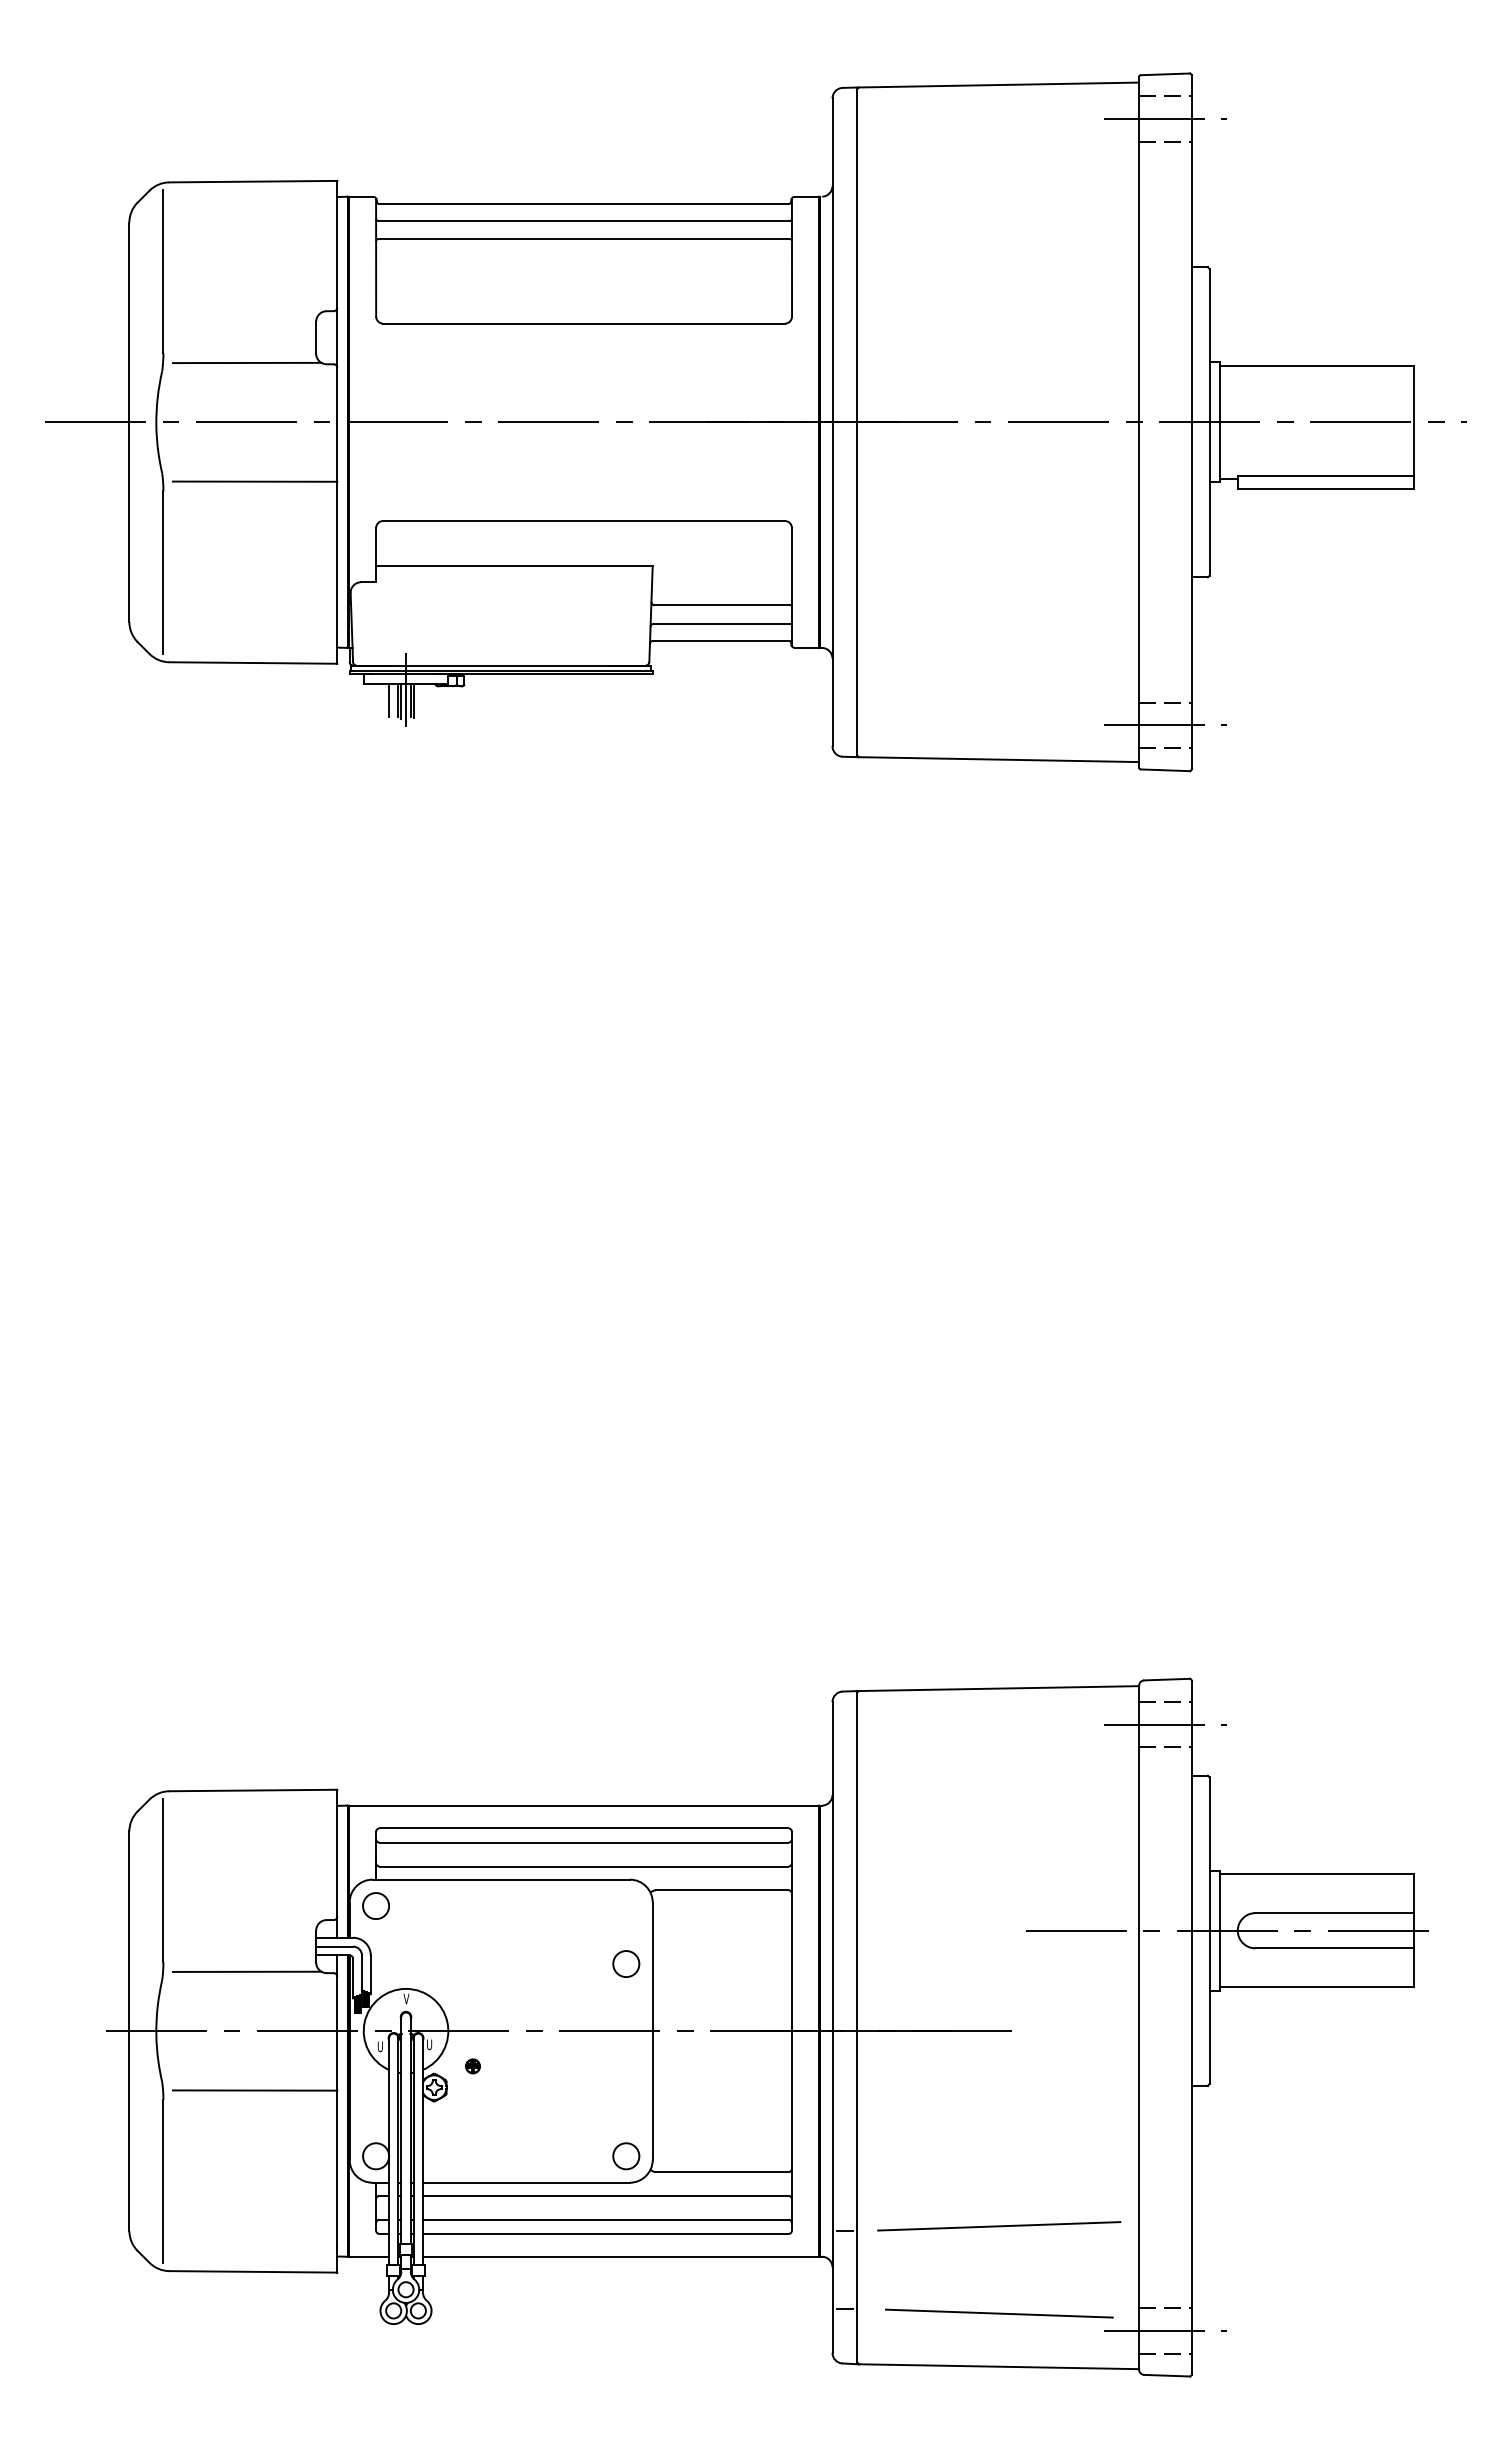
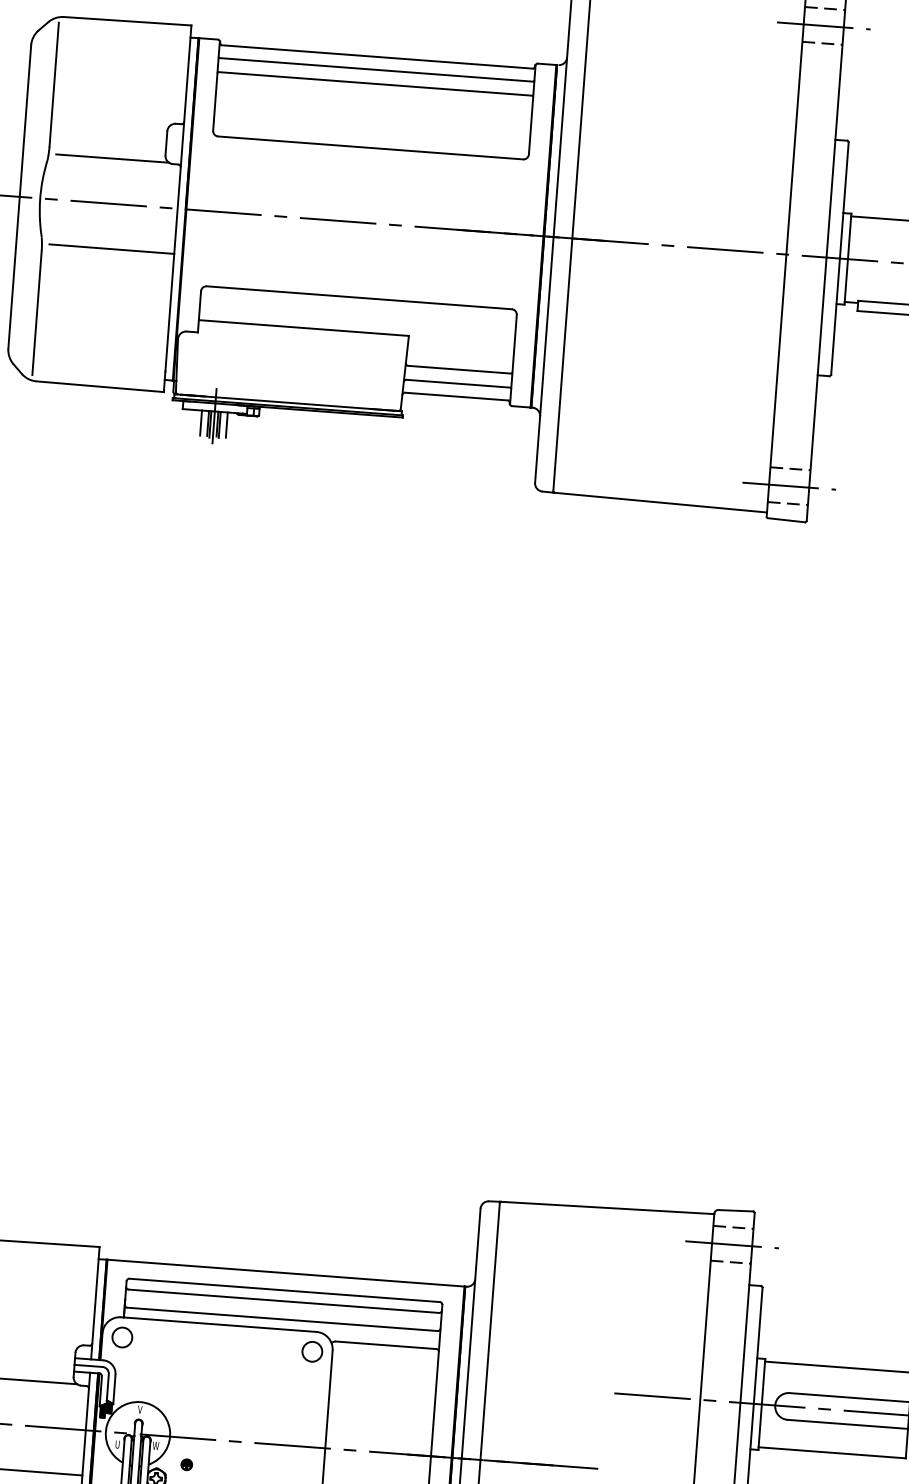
line: (423, 700) -> (227, 424), added
circle: (626, 1963) -> (312, 1351), moved
text: (430, 2044) -> (155, 1445), U -> W

